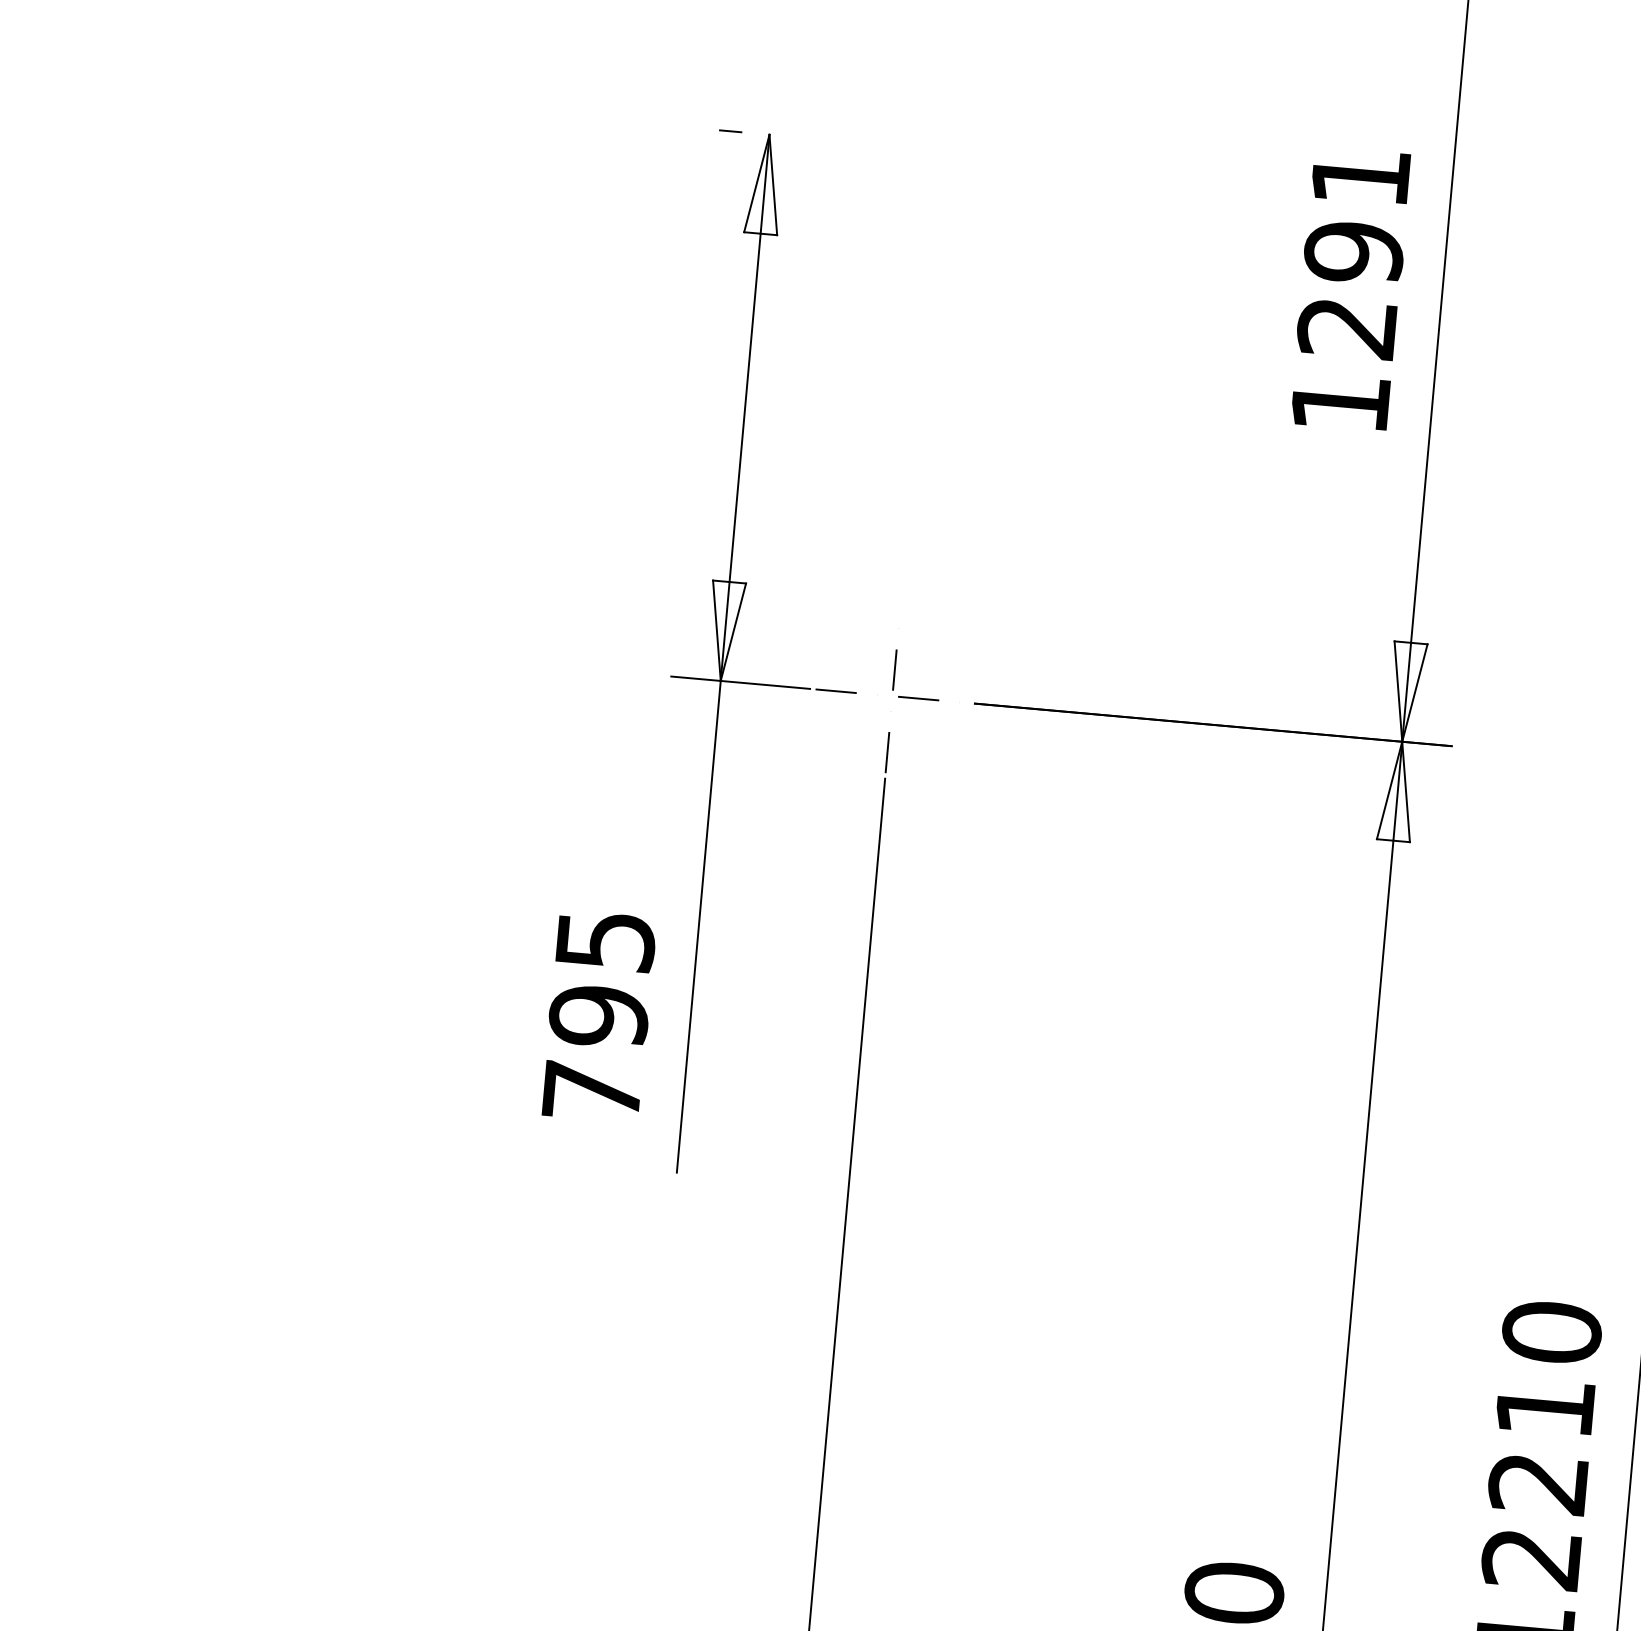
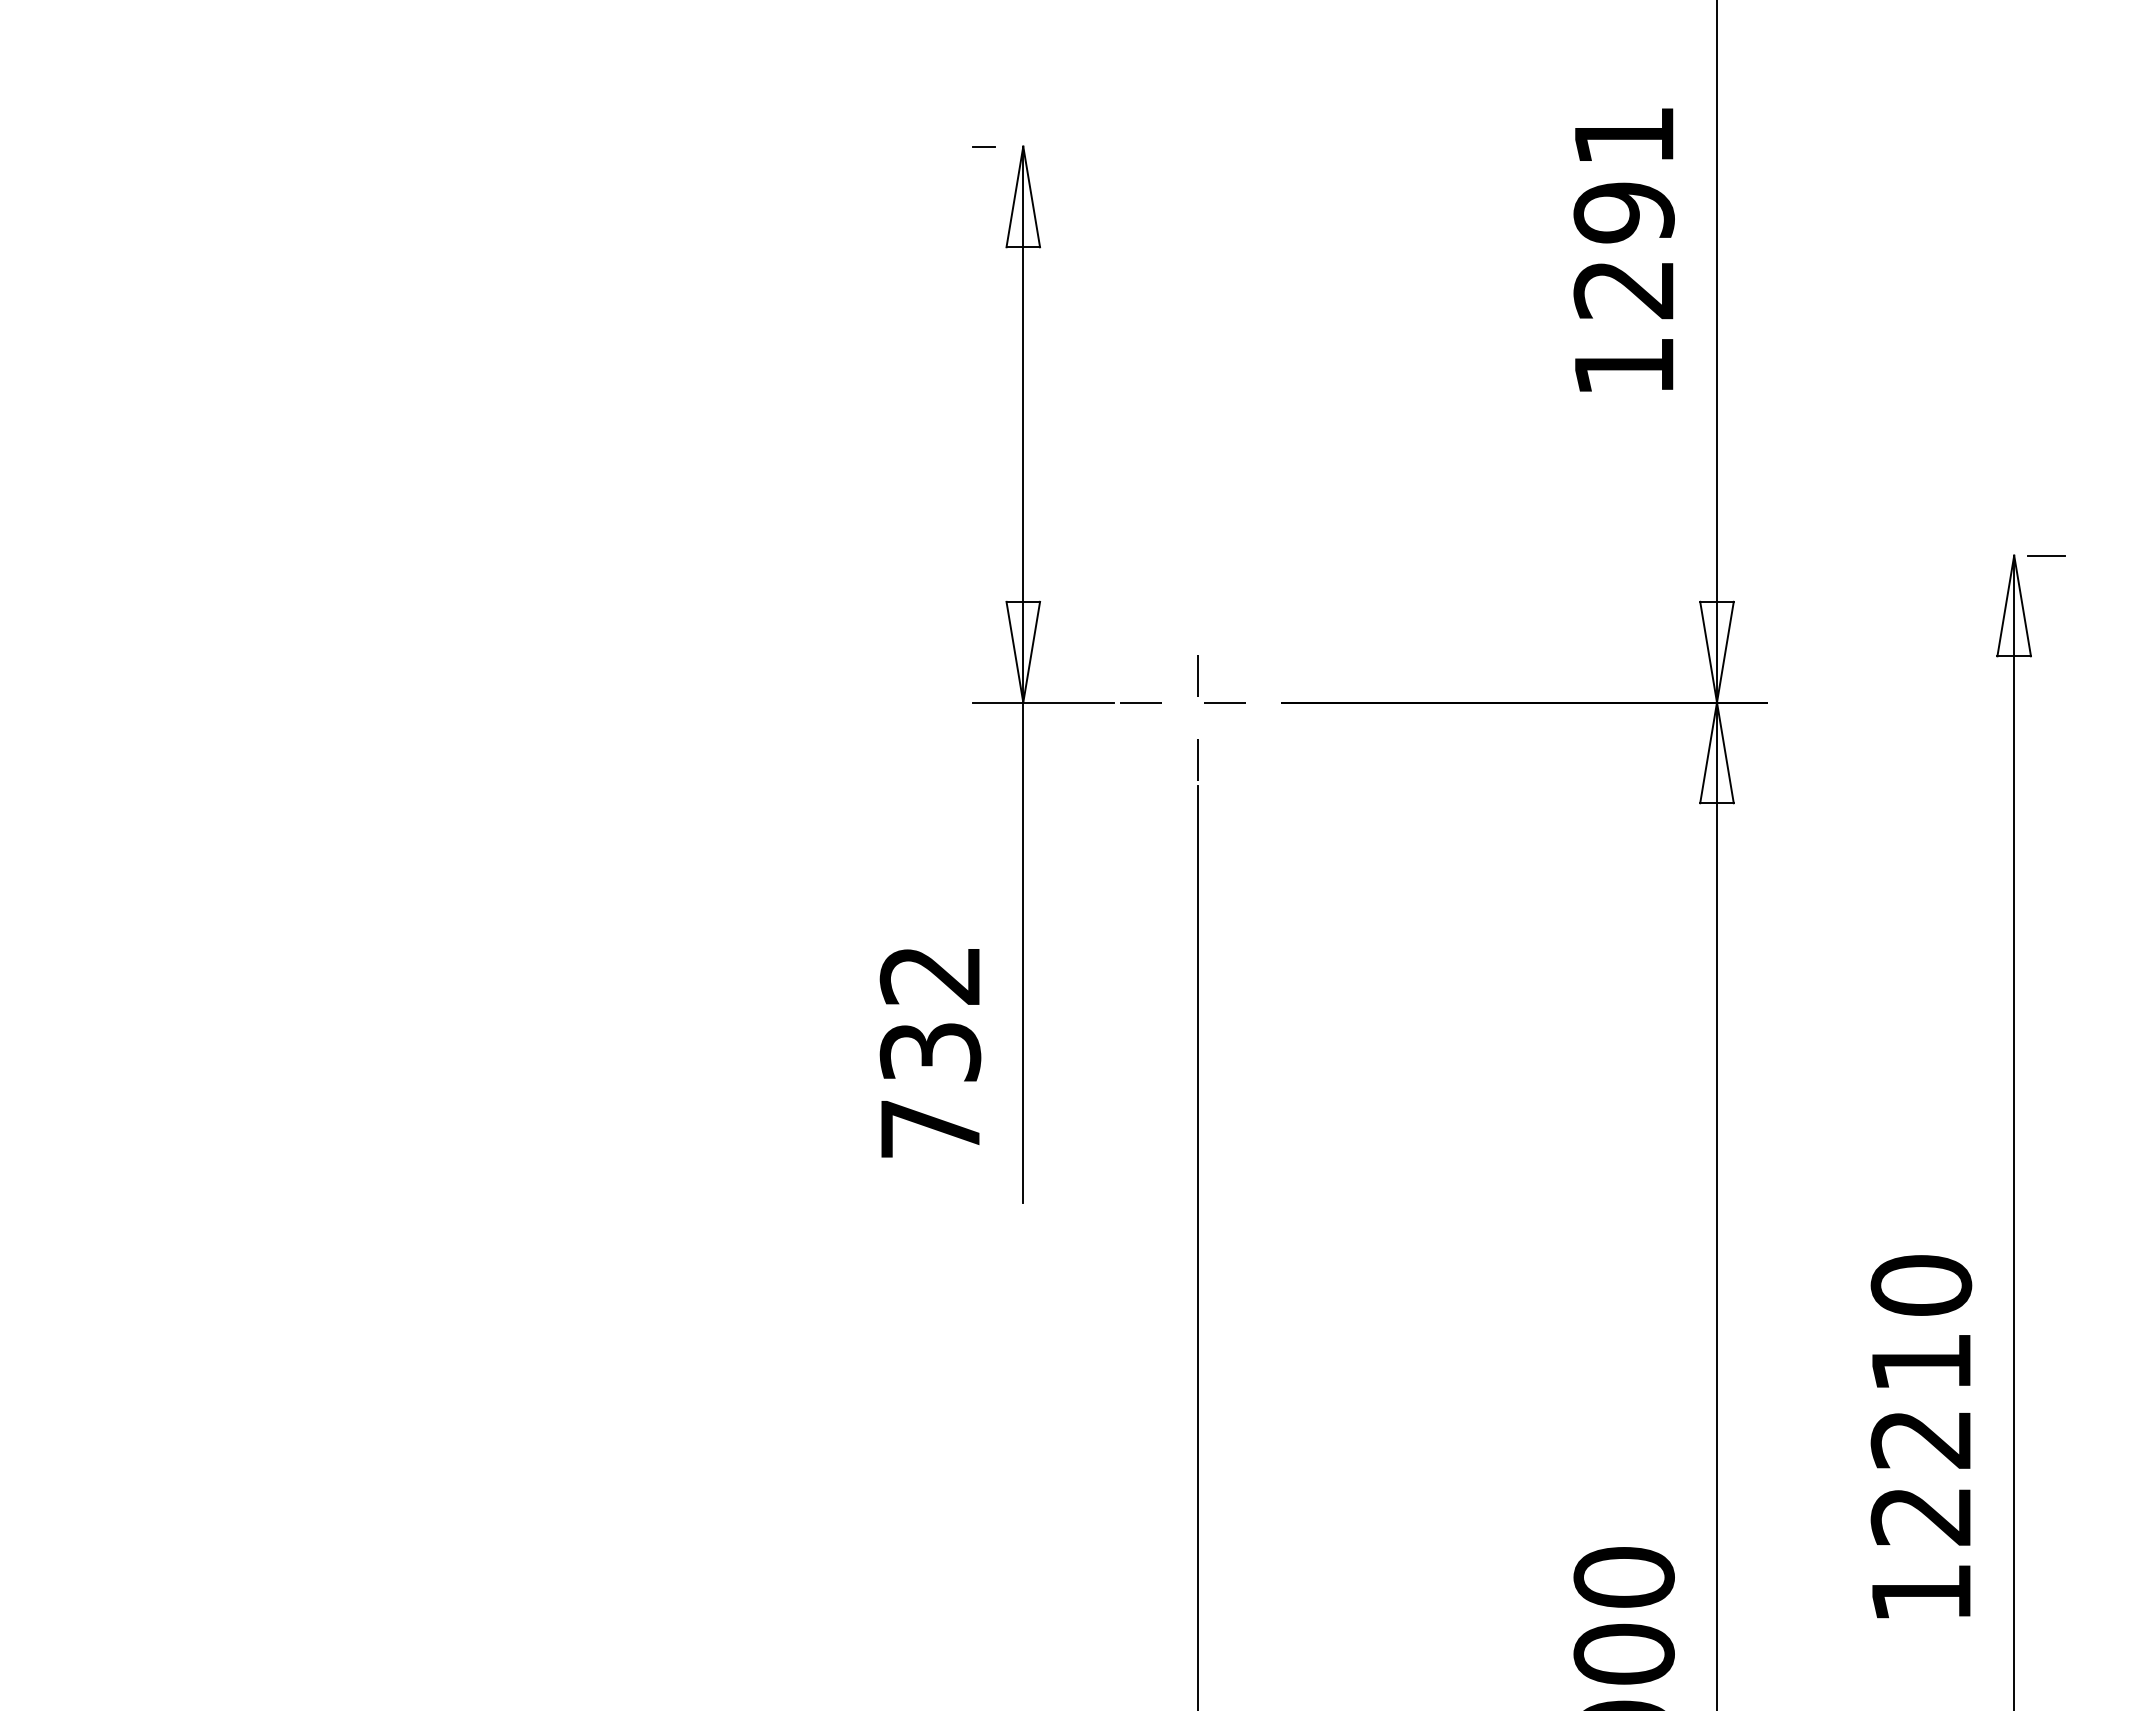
text: (602, 979) -> (930, 1014), 795 -> 732

